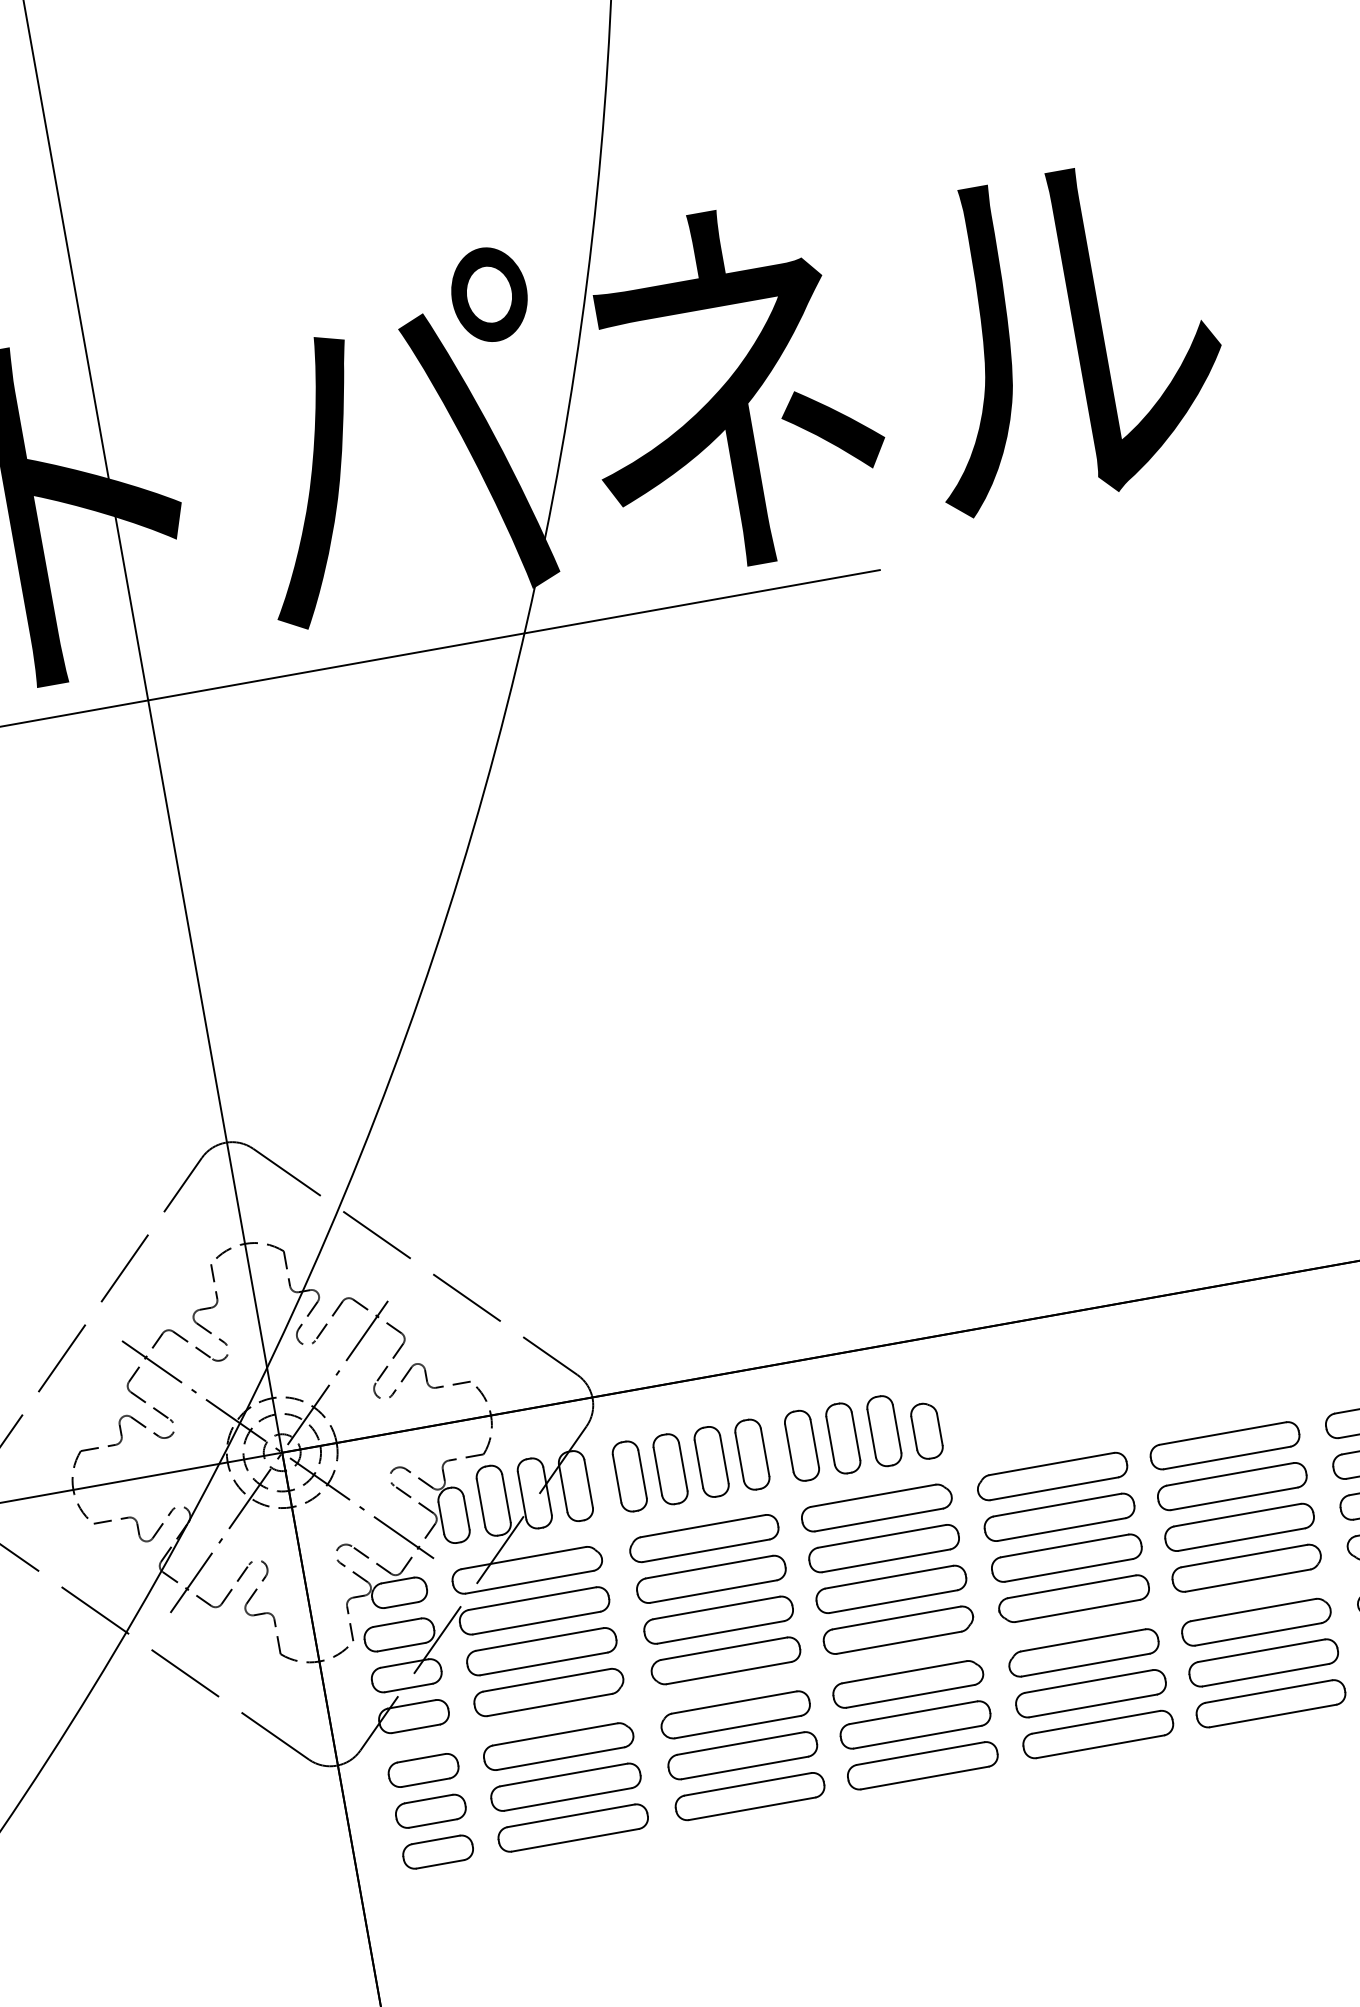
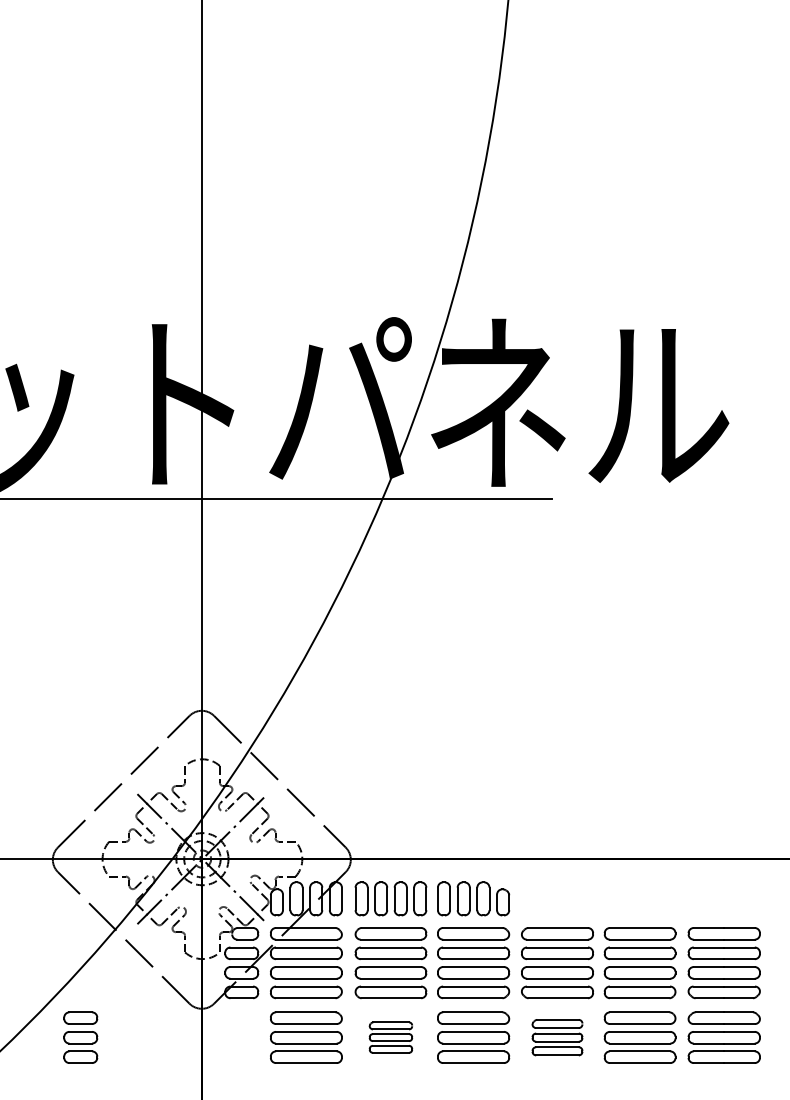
part: (1090, 1693) -> (557, 1037), size x0.7
part: (741, 1755) -> (390, 1037), size x0.6
part: (430, 1810) -> (80, 1037), moved

